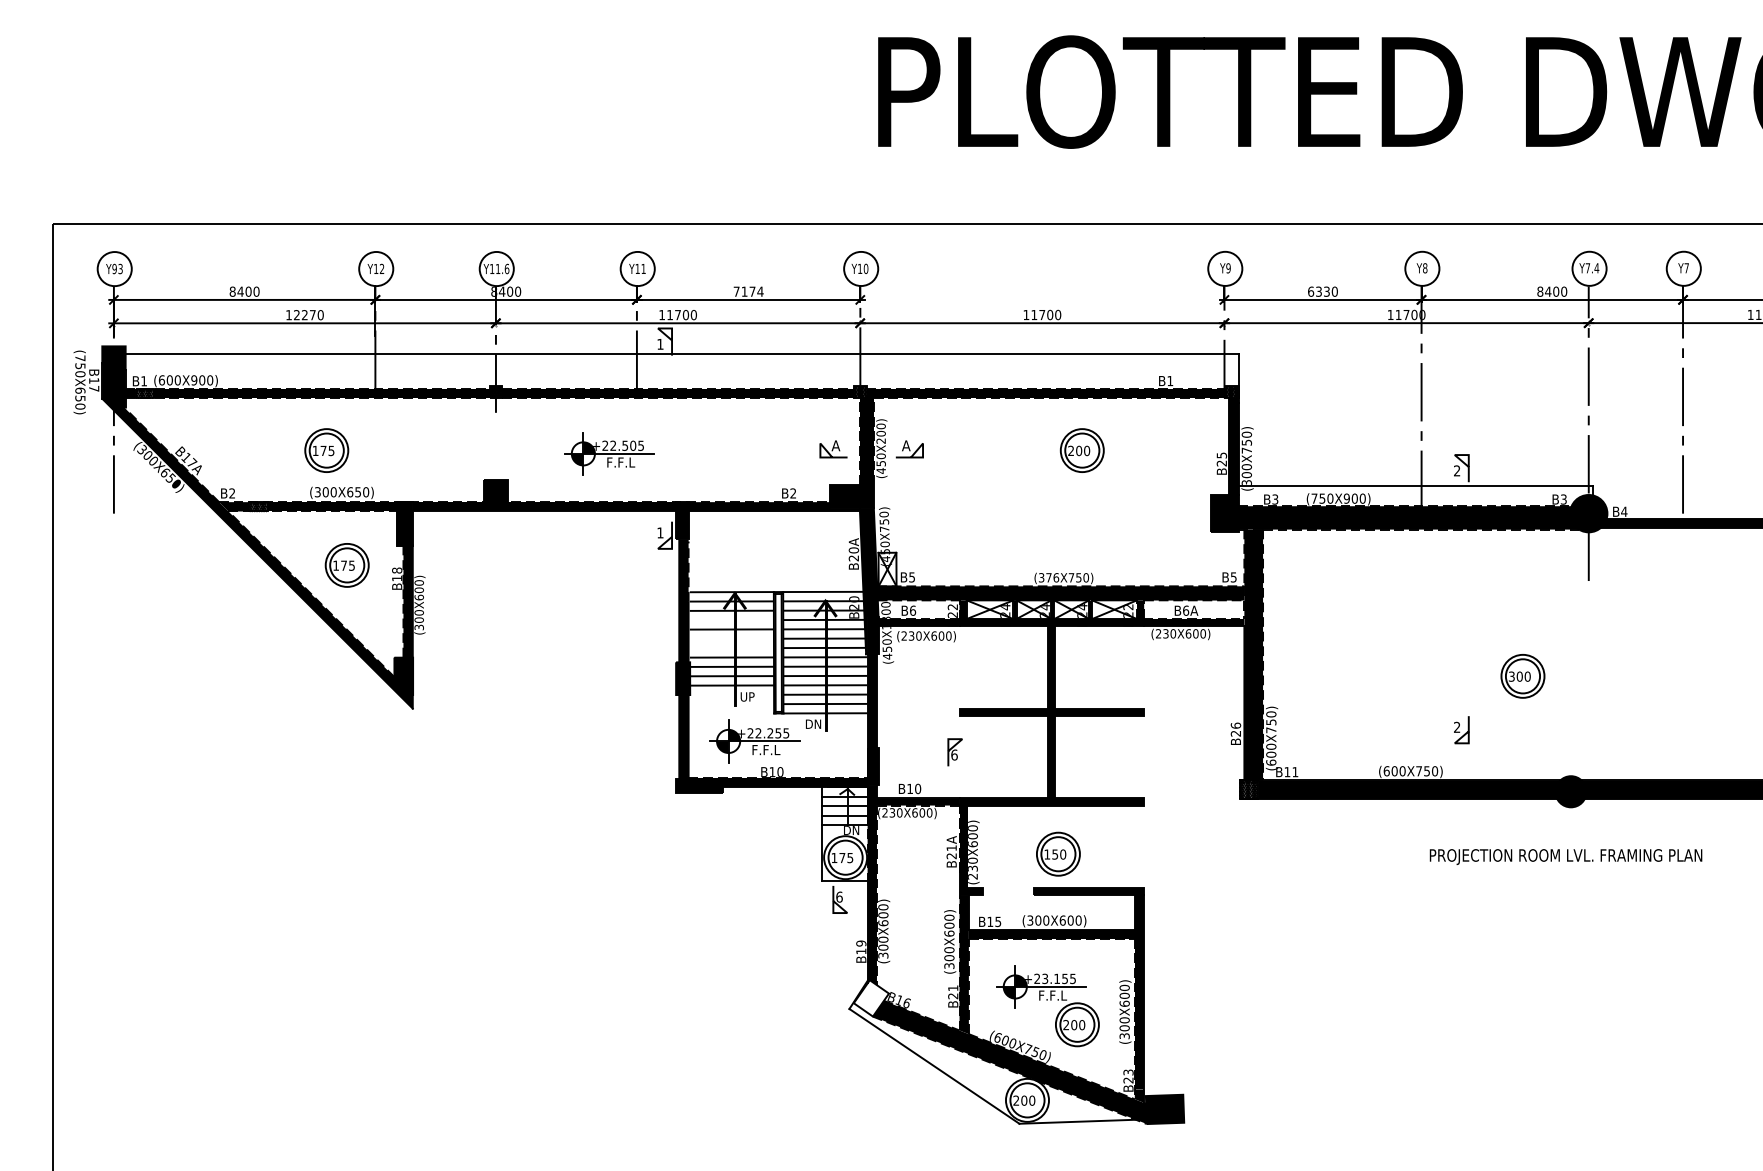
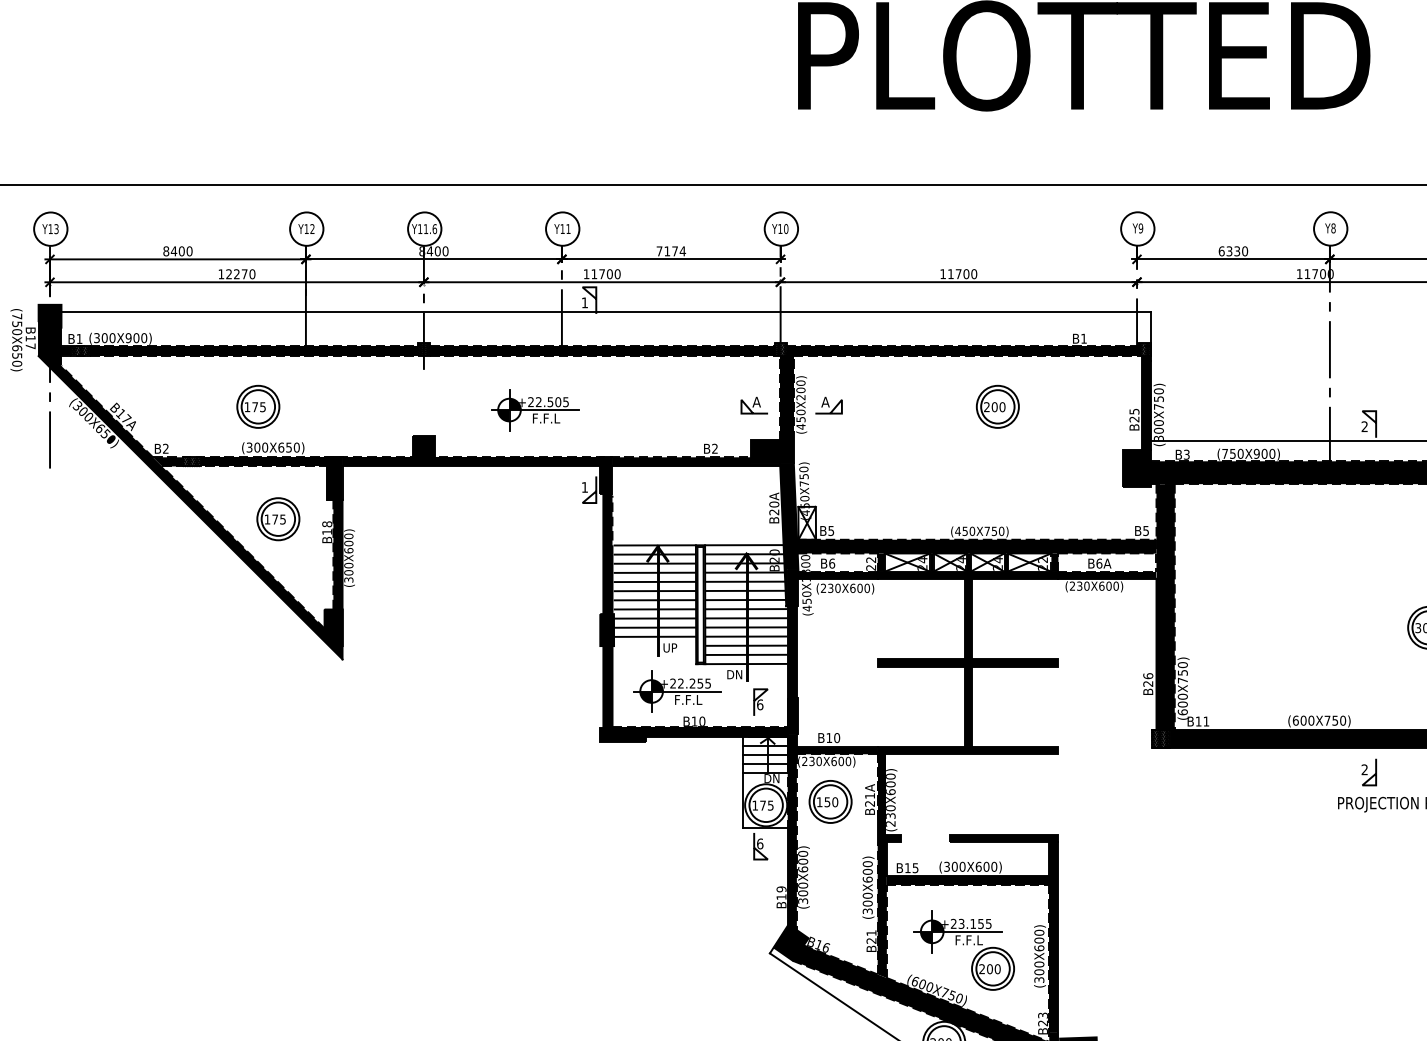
text: (114, 268) -> (50, 228), Y93 -> Y13
text: (161, 380) -> (96, 338), (600X900) -> (300X900)
text: (1048, 577) -> (964, 531), (376X750) -> (450X750)
line: (731, 620) -> (654, 573), added
line: (731, 638) -> (654, 590), added
line: (731, 648) -> (654, 600), added
part: (1461, 730) -> (1369, 772), moved
part: (954, 752) -> (760, 702), moved
part: (1058, 853) -> (830, 801), moved
fill: (871, 998) -> (791, 943), added

